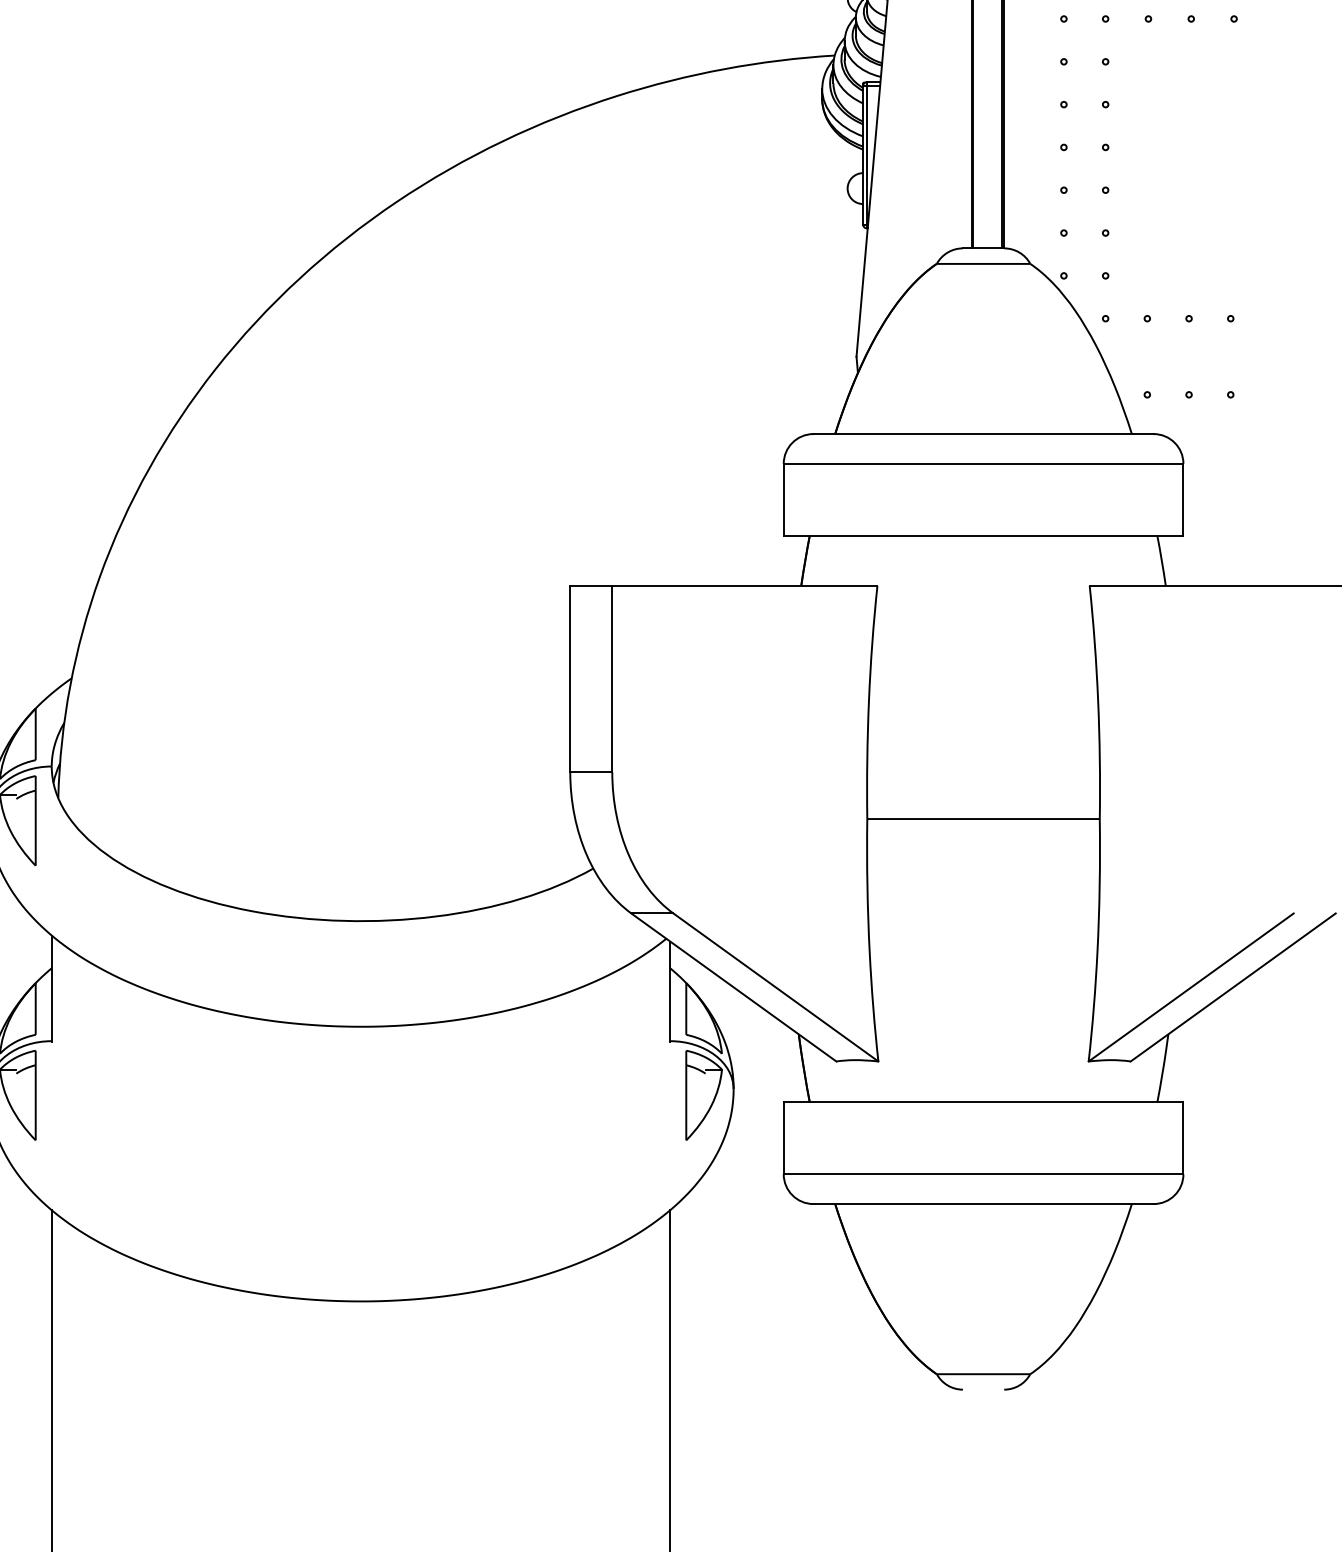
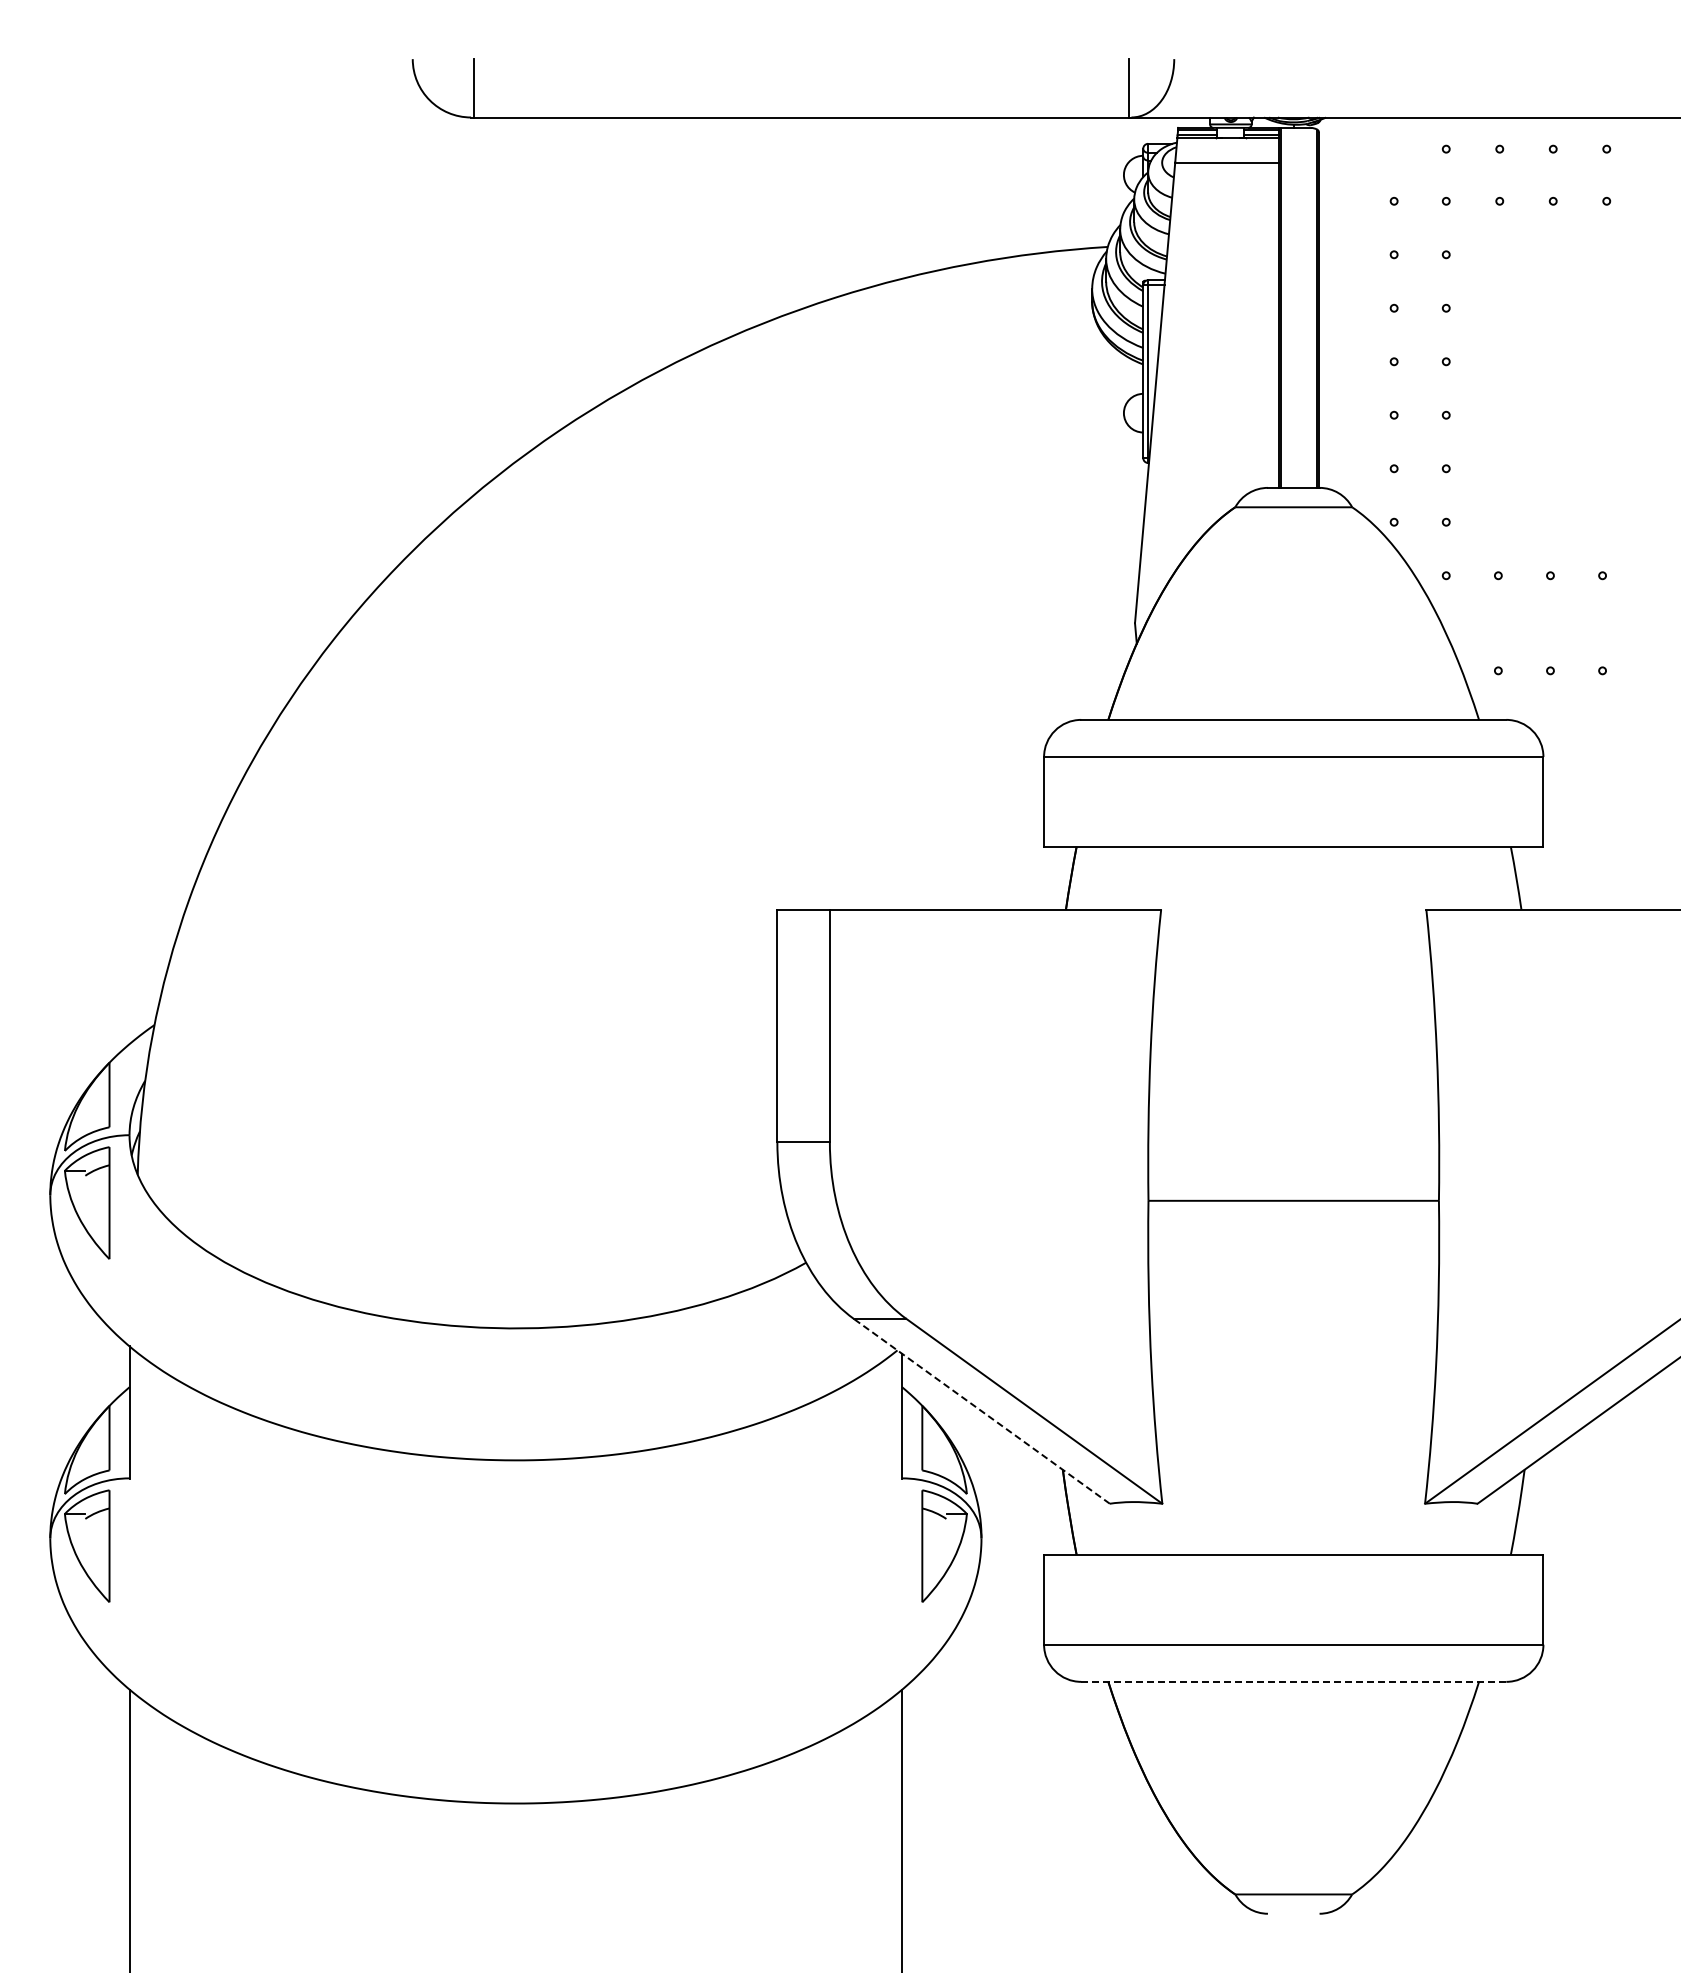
line: (733, 987) -> (981, 1411), solid -> dashed
line: (983, 1203) -> (1293, 1681), solid -> dashed

